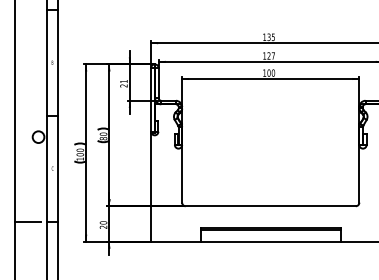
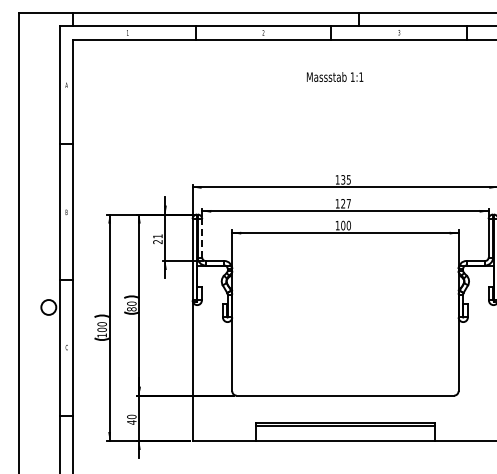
line: (158, 82) -> (202, 237), solid -> dashed
line: (27, 222) -> (34, 416), removed
text: (103, 227) -> (131, 422), 20 -> 40

